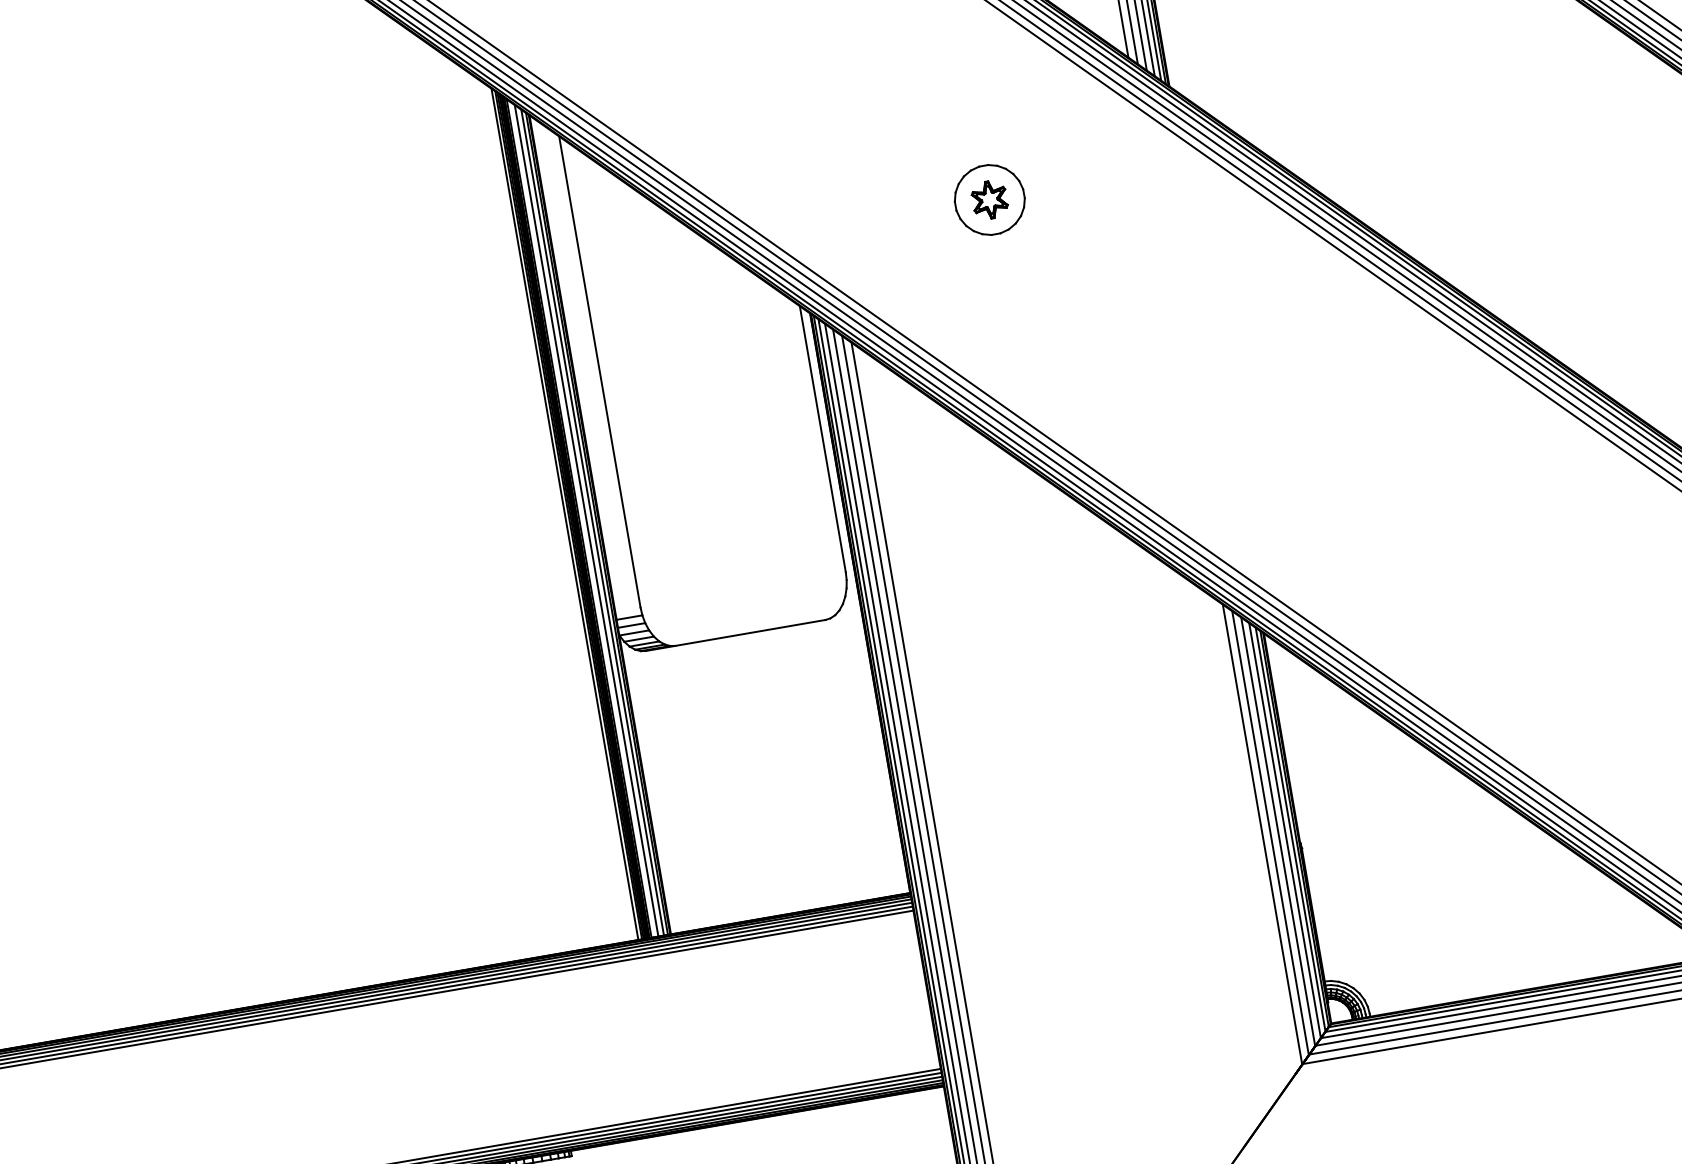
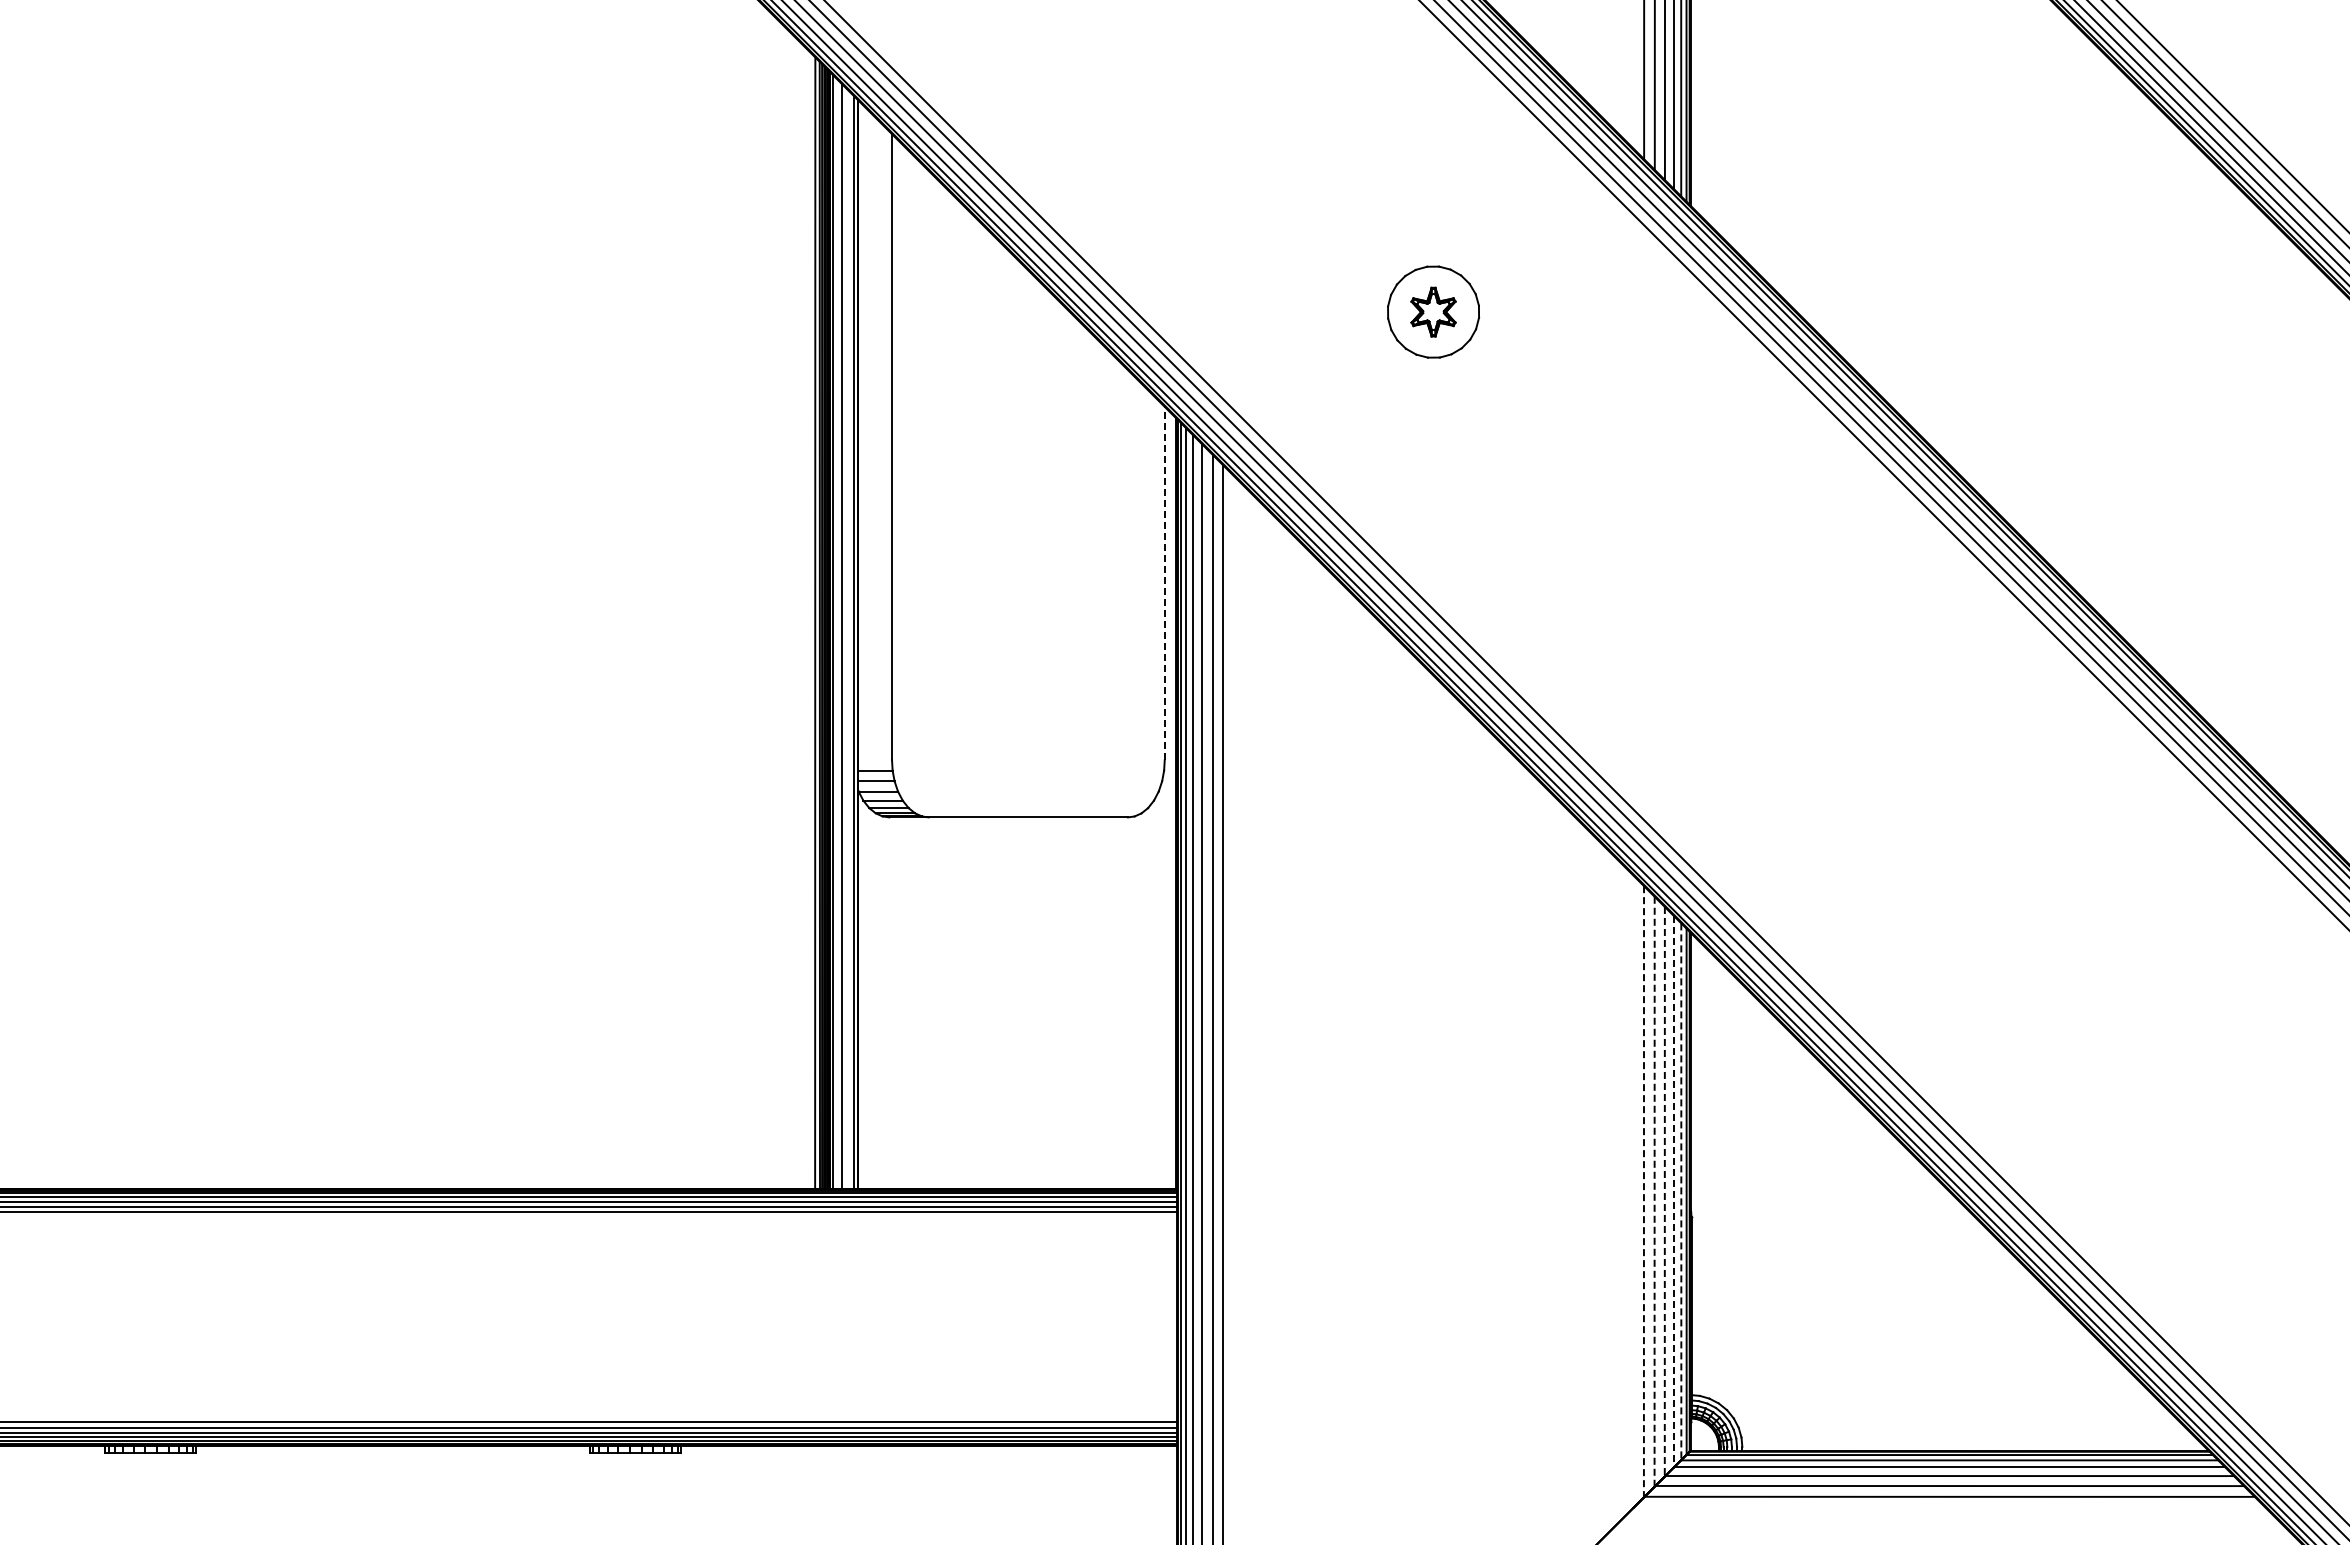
line: (822, 439) -> (1164, 583), solid -> dashed
line: (592, 522) -> (849, 639), removed
line: (1284, 830) -> (1673, 1191), solid -> dashed
line: (1290, 830) -> (1681, 1192), solid -> dashed
line: (1277, 831) -> (1664, 1191), solid -> dashed
line: (1270, 833) -> (1654, 1192), solid -> dashed
line: (1262, 834) -> (1643, 1191), solid -> dashed

